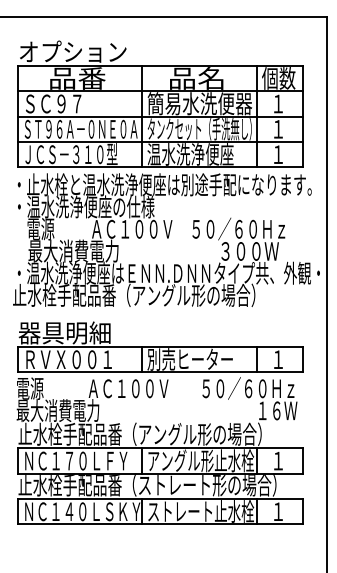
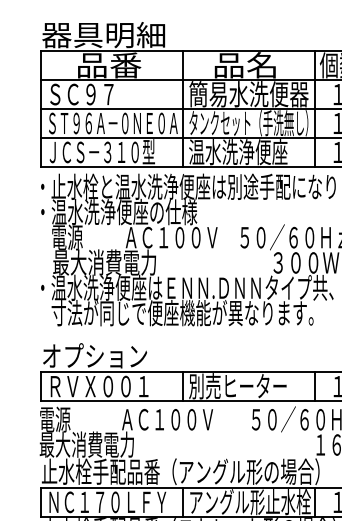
text: (72, 51) -> (103, 34), オプション -> 器具明細
text: (134, 295) -> (174, 313), 止水栓手配品番（アングル形の場合） -> 寸法が同じで便座機能が異なります。
text: (64, 332) -> (94, 355), 器具明細 -> オプション

